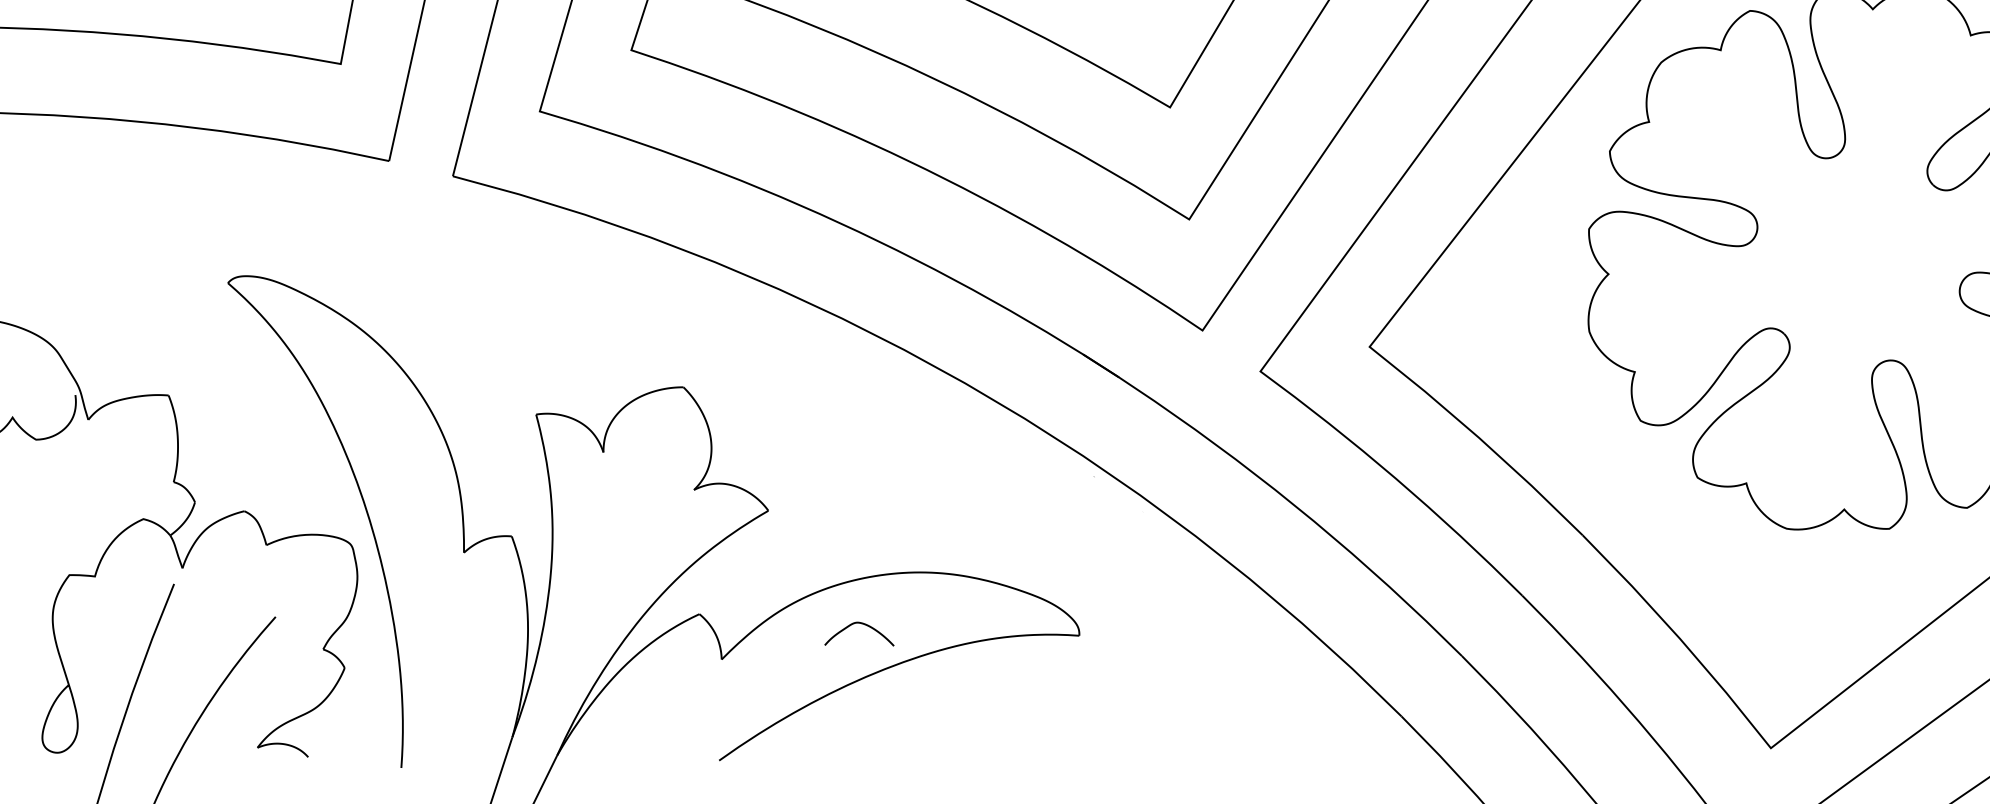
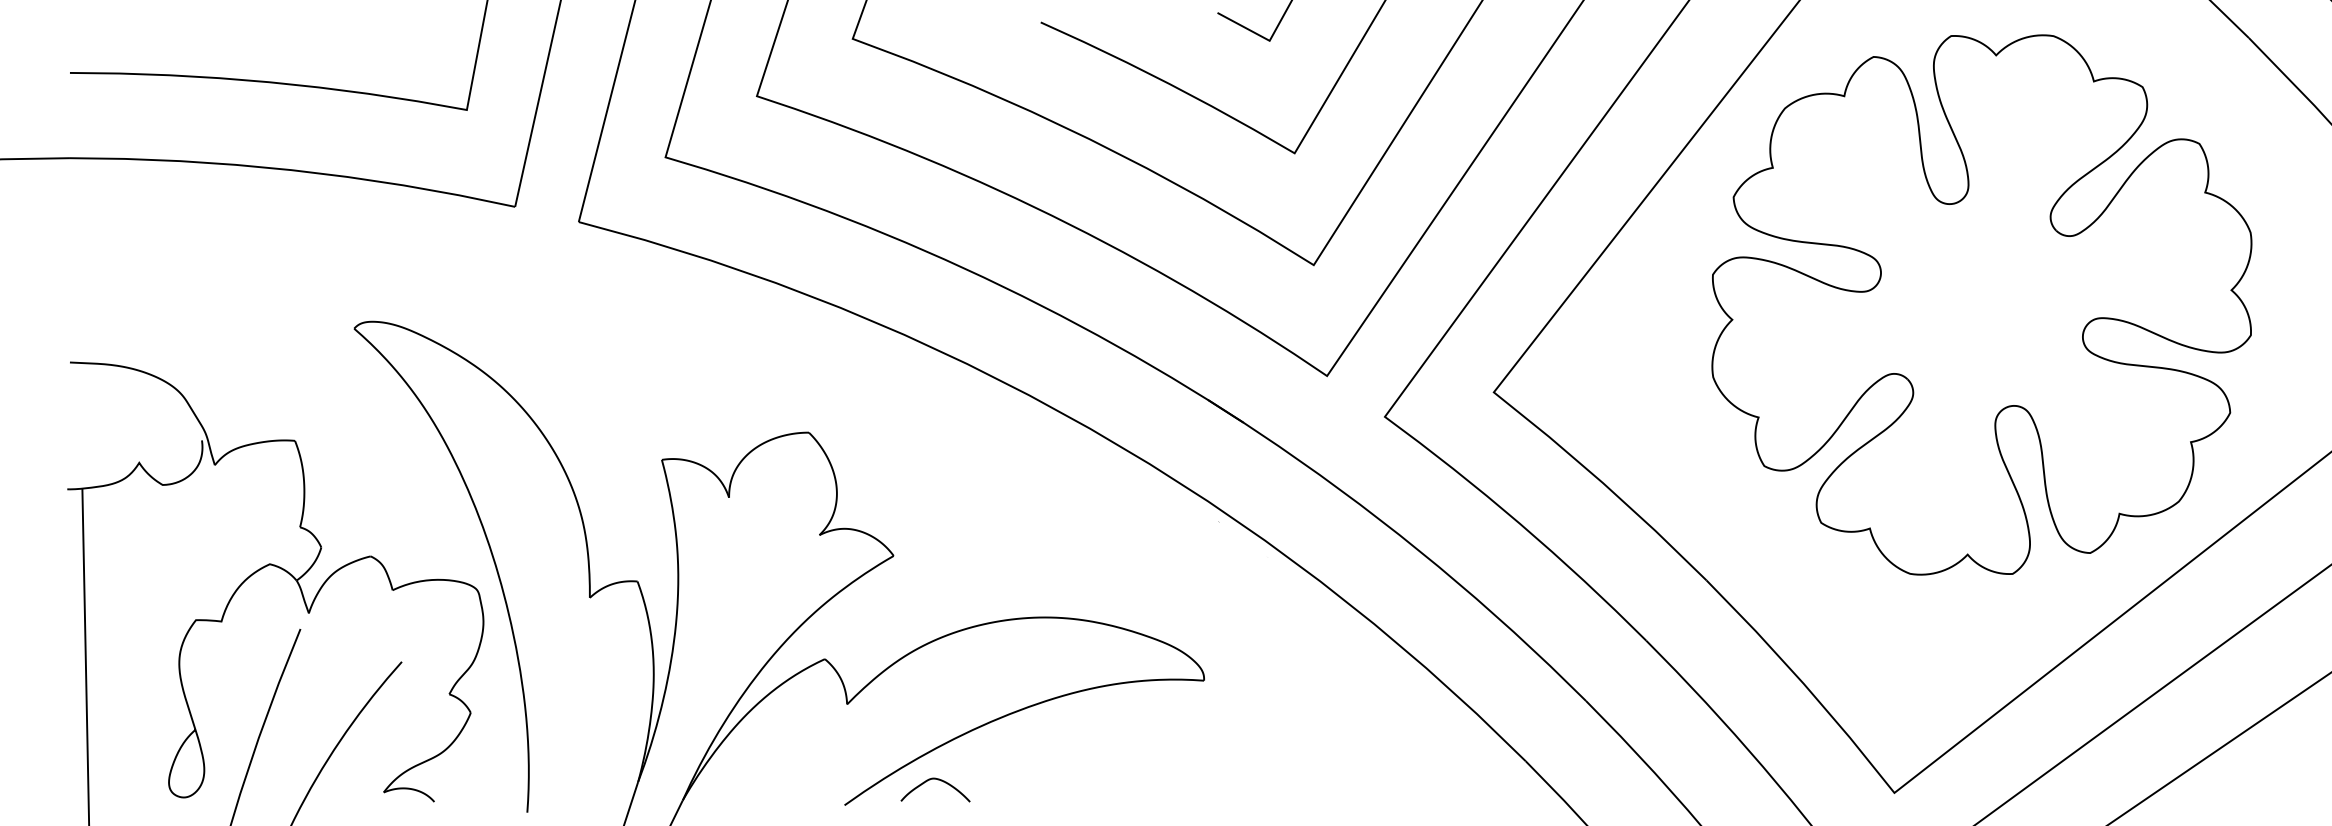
curve: (861, 624) -> (937, 780), moved

